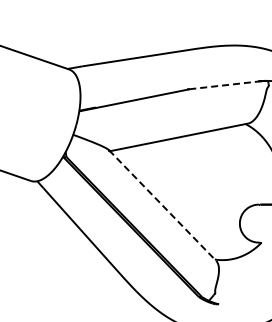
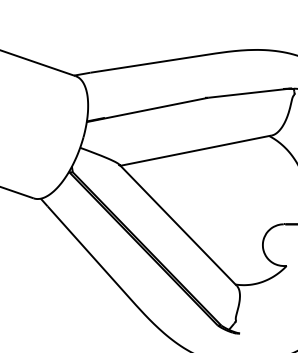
line: (226, 85) -> (248, 93), dashed -> solid
line: (163, 205) -> (179, 225), dashed -> solid

